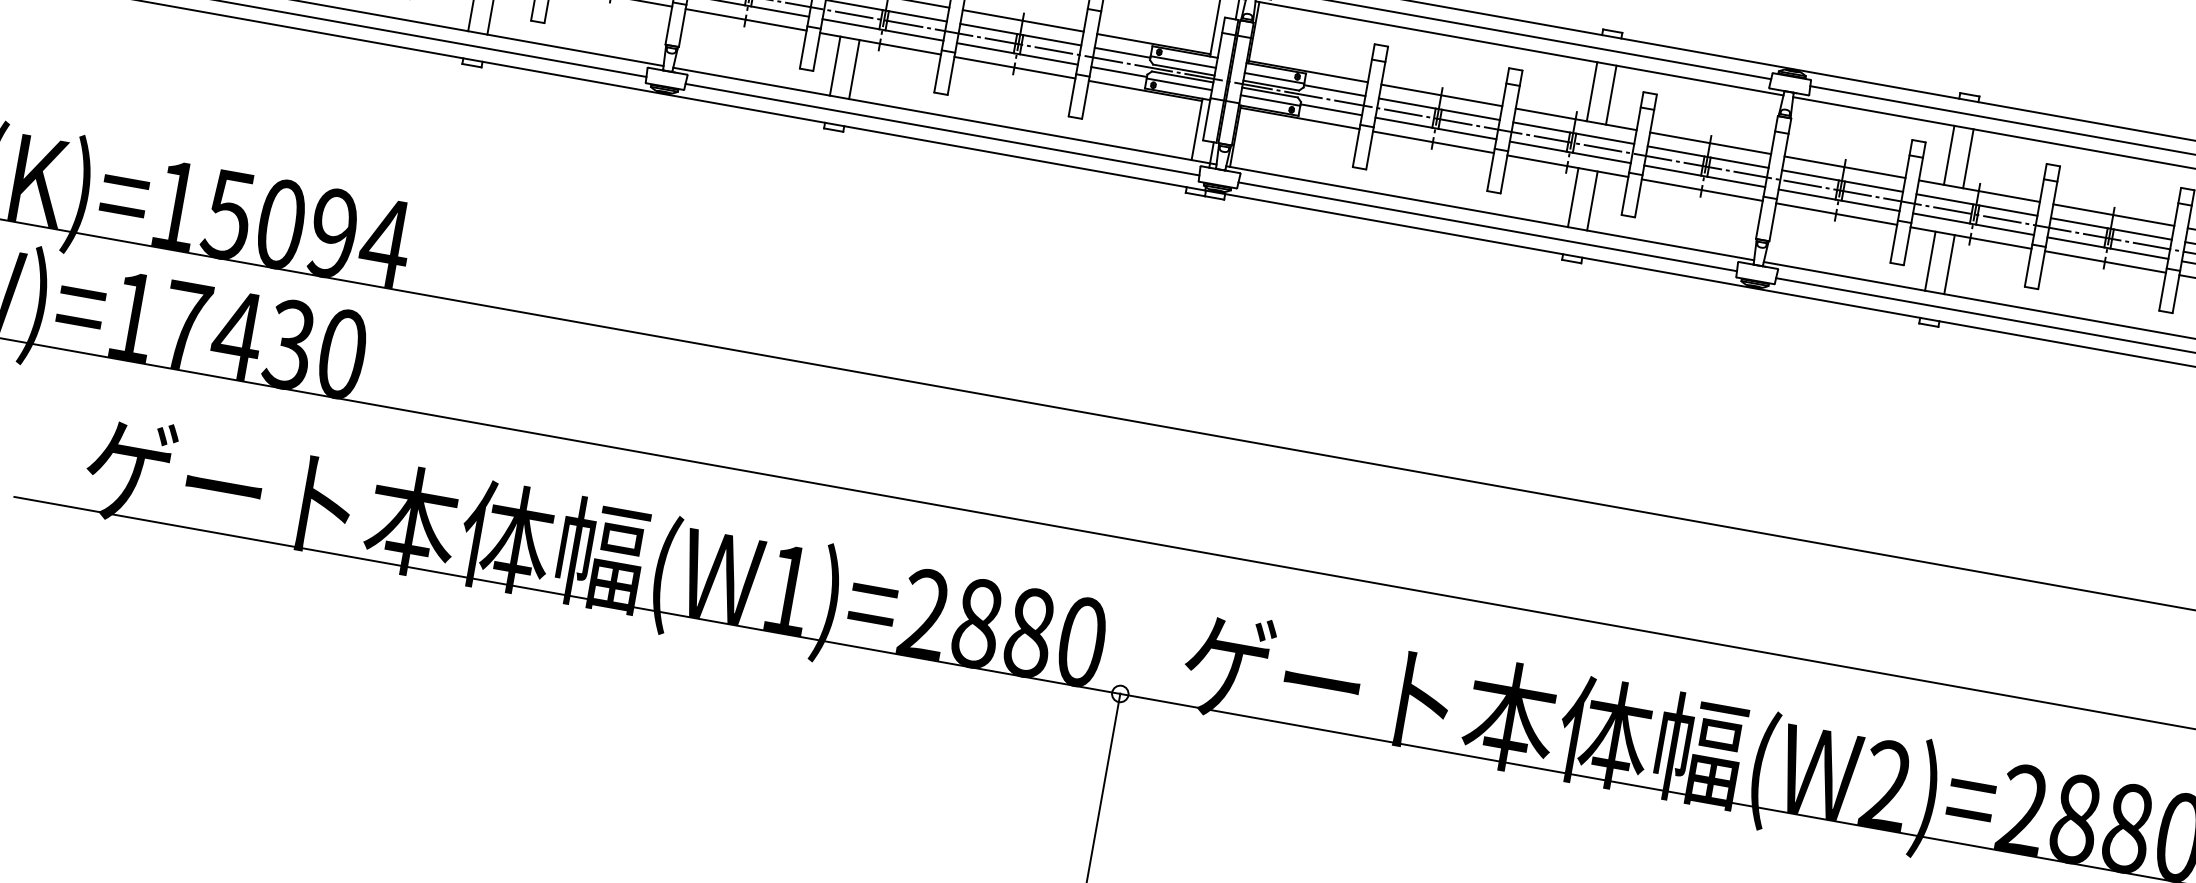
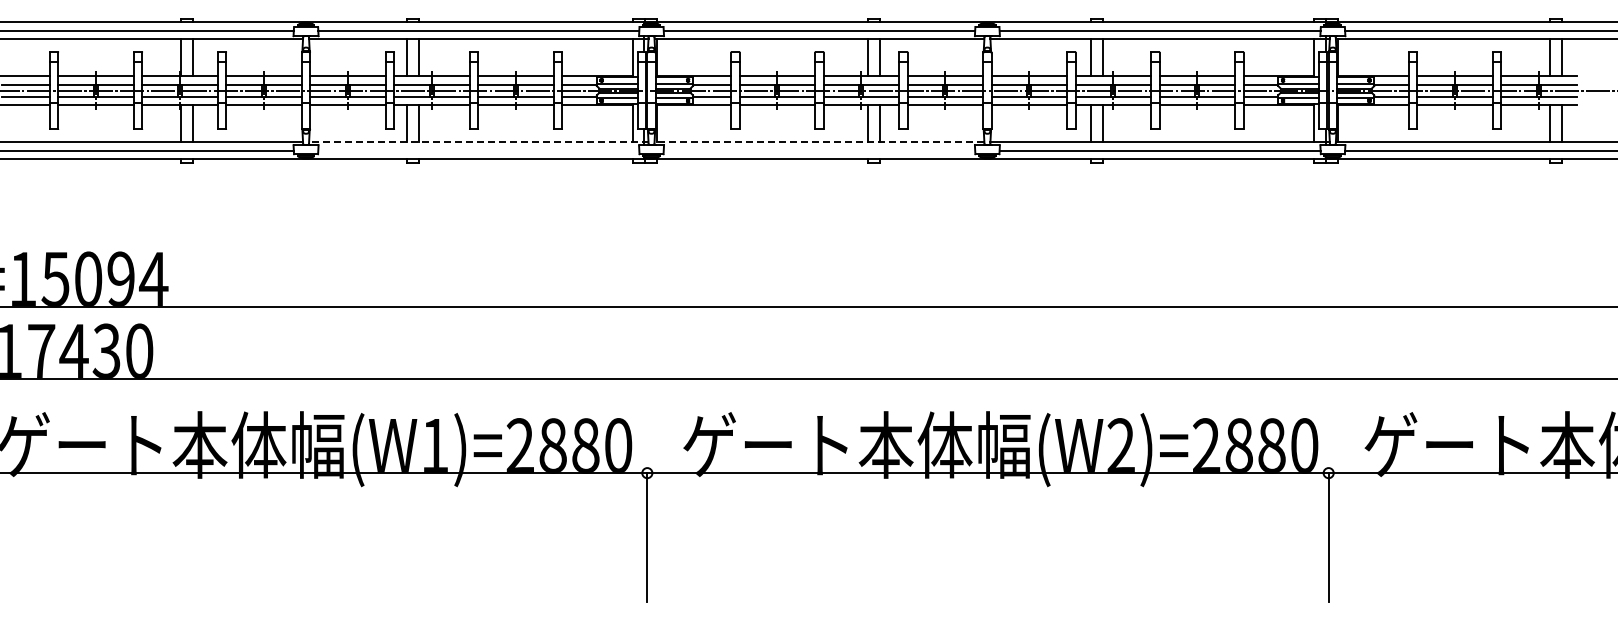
line: (944, 116) -> (478, 142), solid -> dashed
line: (942, 129) -> (478, 150), removed
line: (1490, 213) -> (819, 142), solid -> dashed
line: (1487, 226) -> (819, 150), removed

